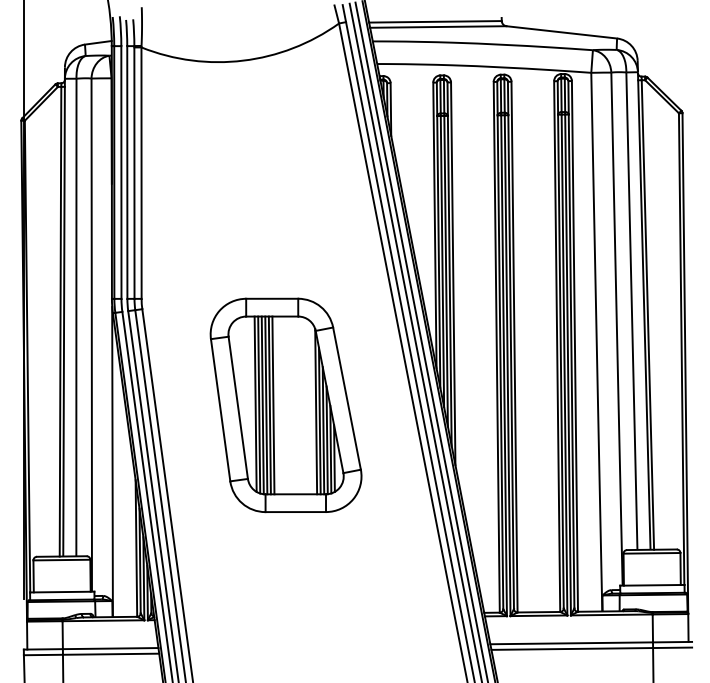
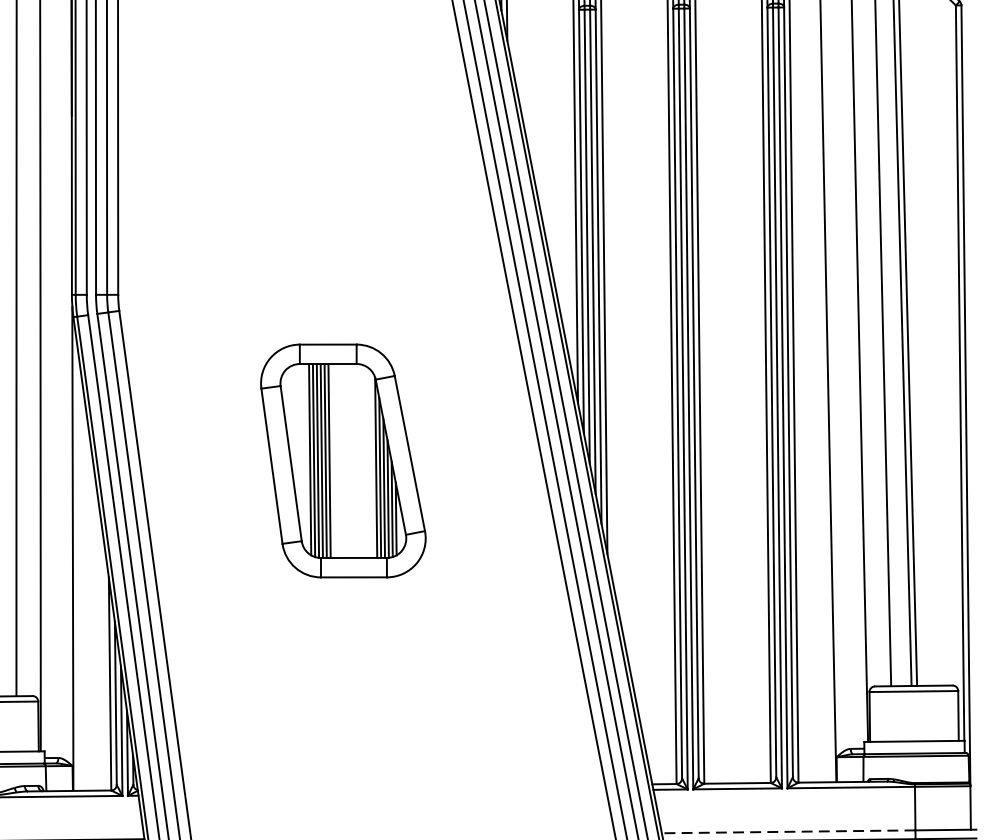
part: (285, 405) -> (342, 461), size x0.7
line: (571, 643) -> (788, 832), solid -> dashed

